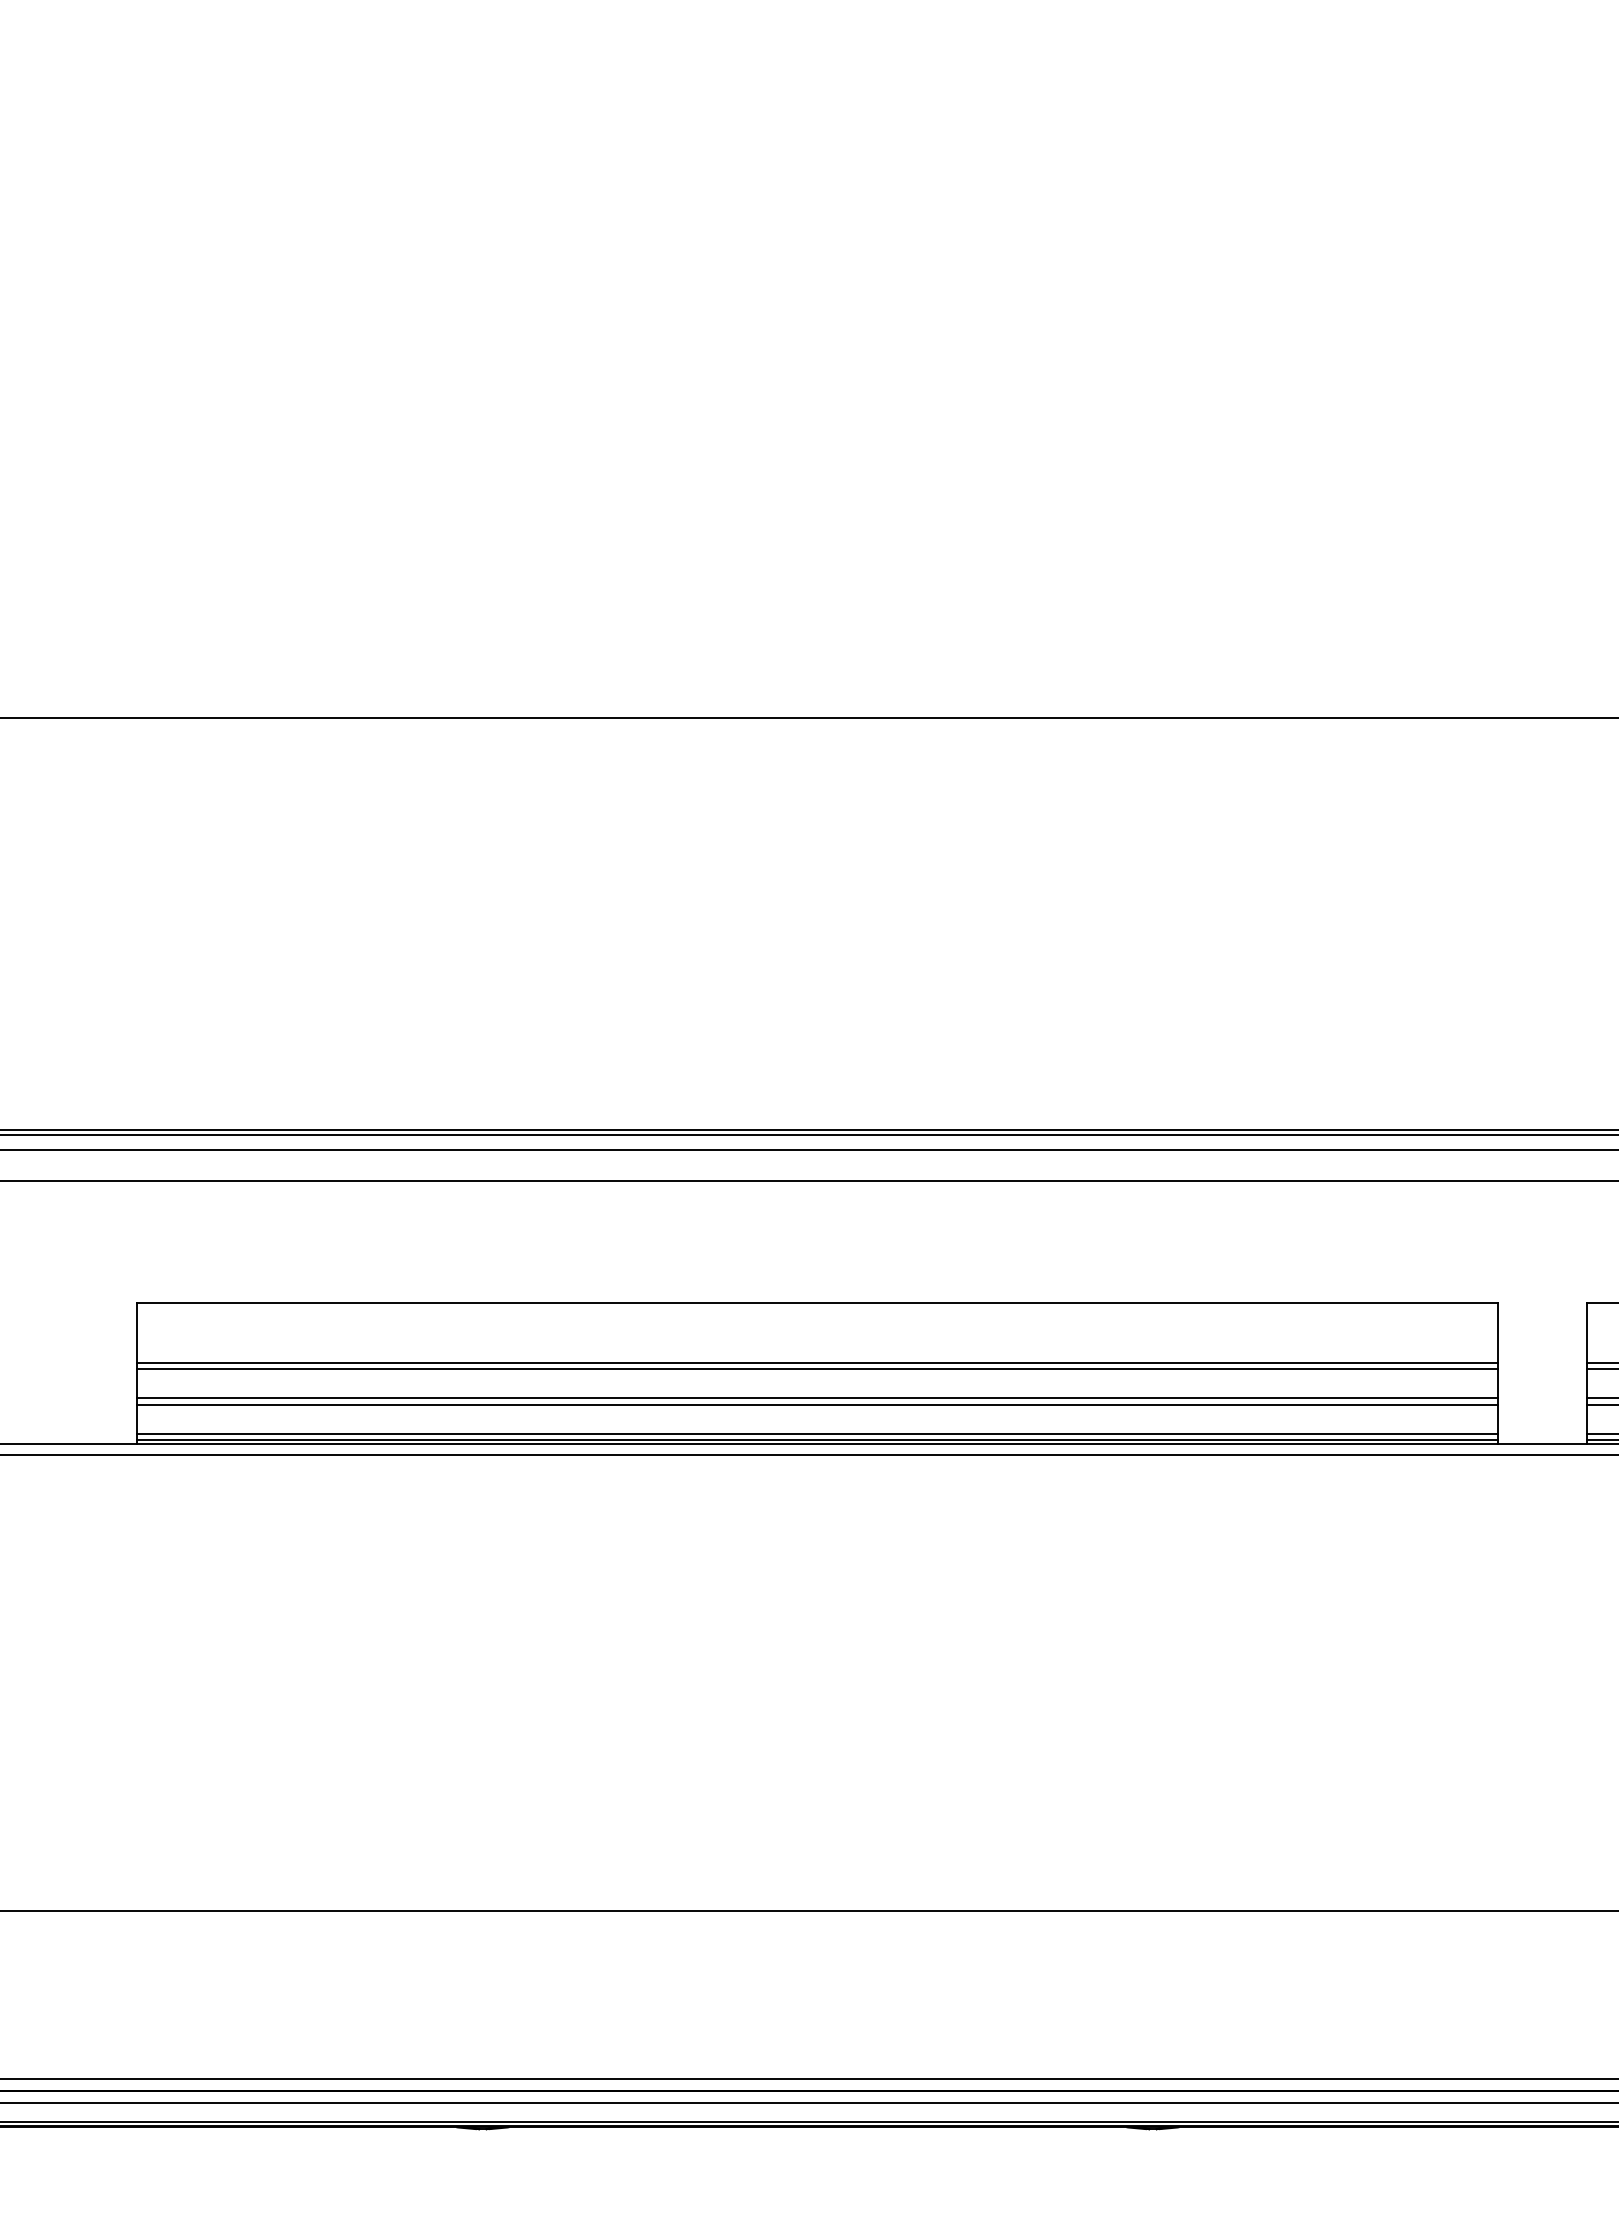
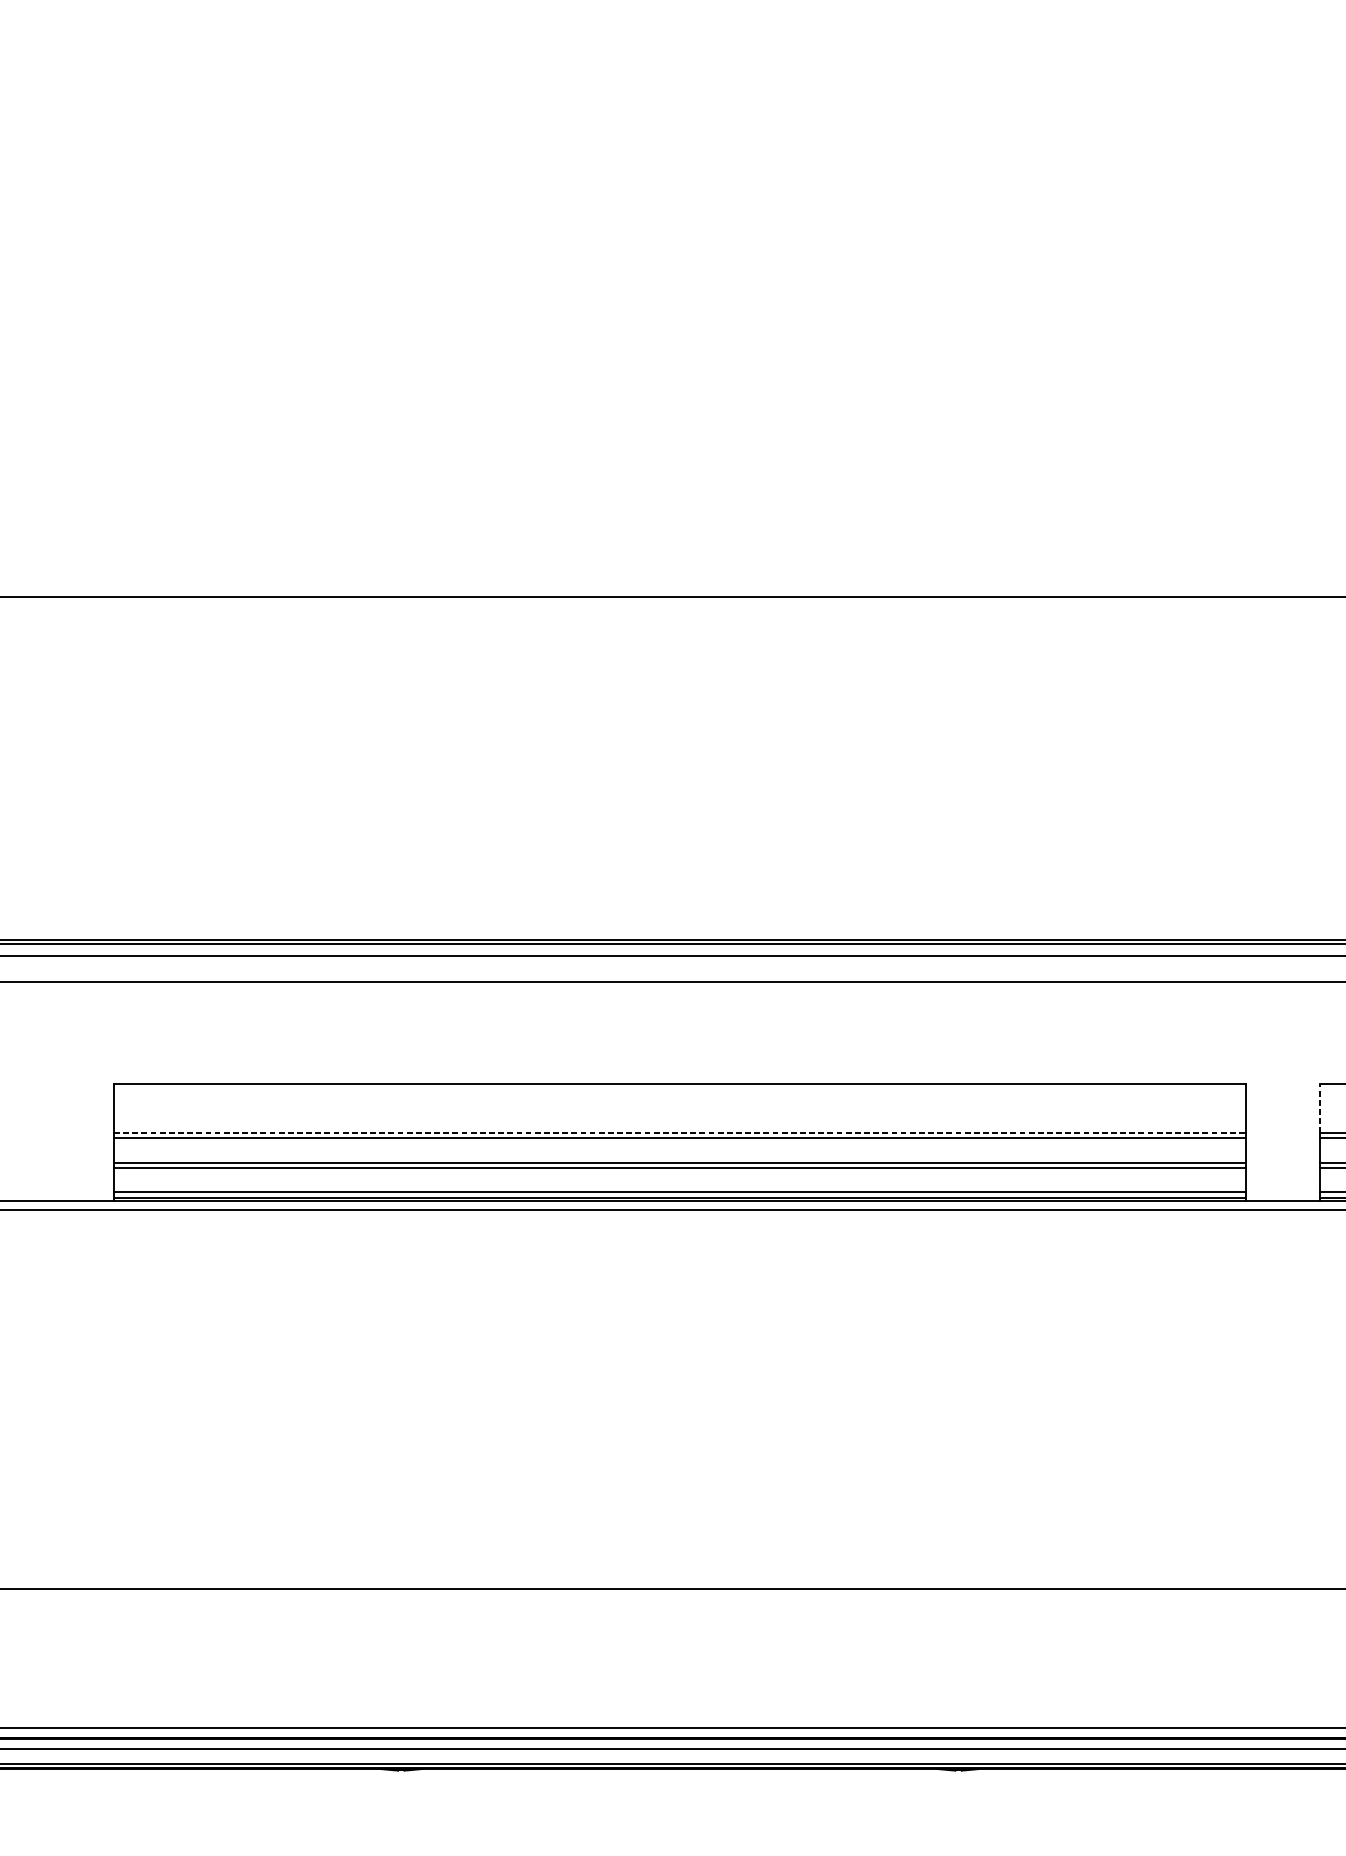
line: (1587, 1332) -> (1319, 1108), solid -> dashed
line: (817, 1362) -> (679, 1132), solid -> dashed

